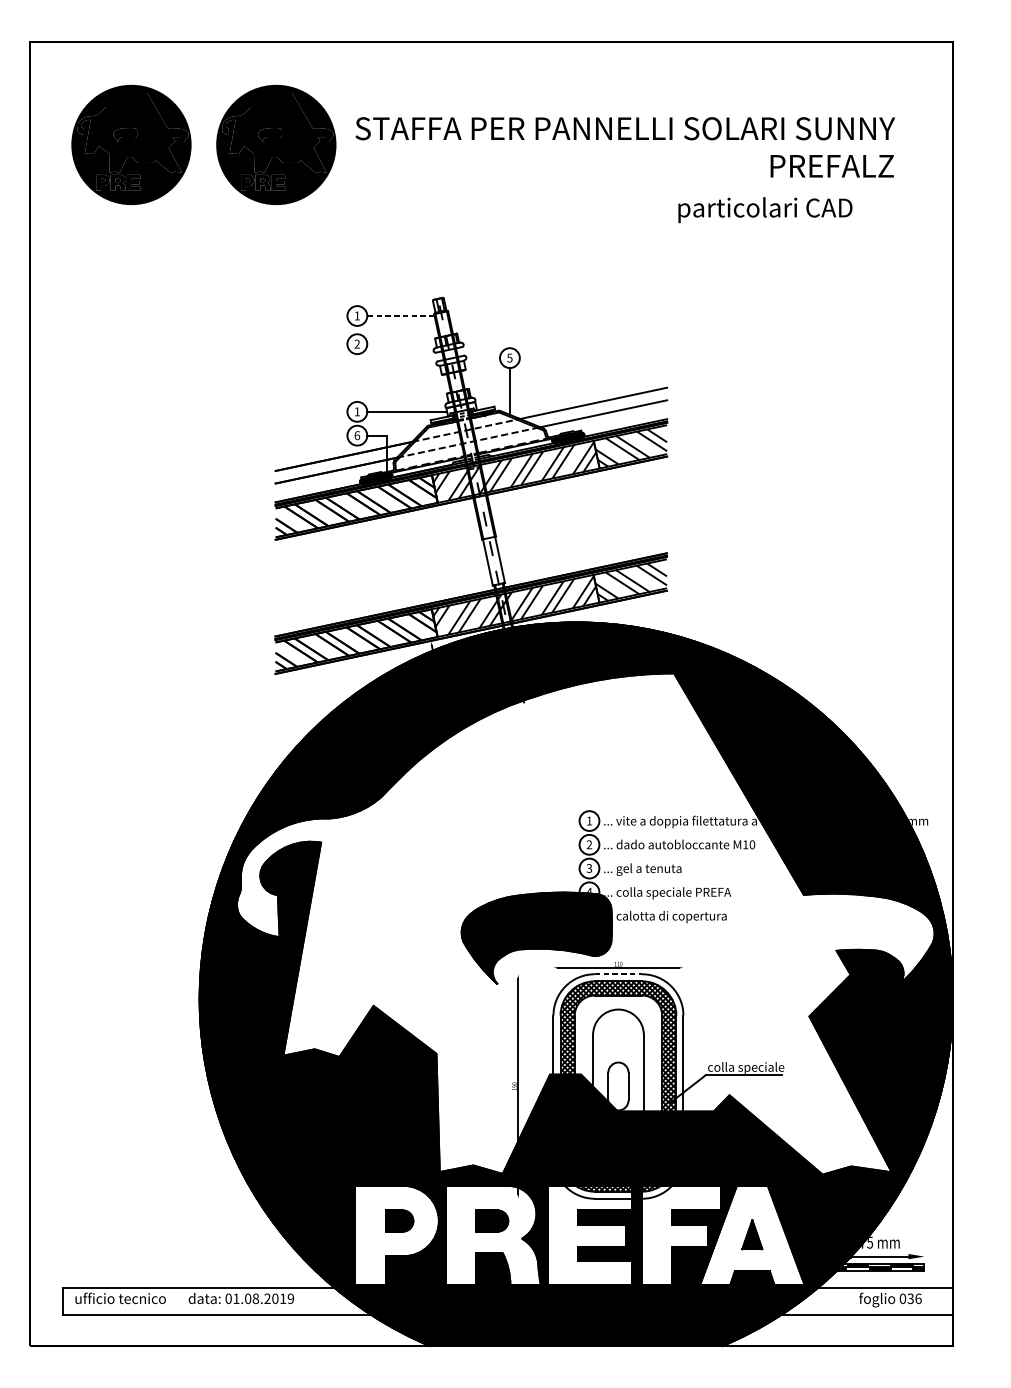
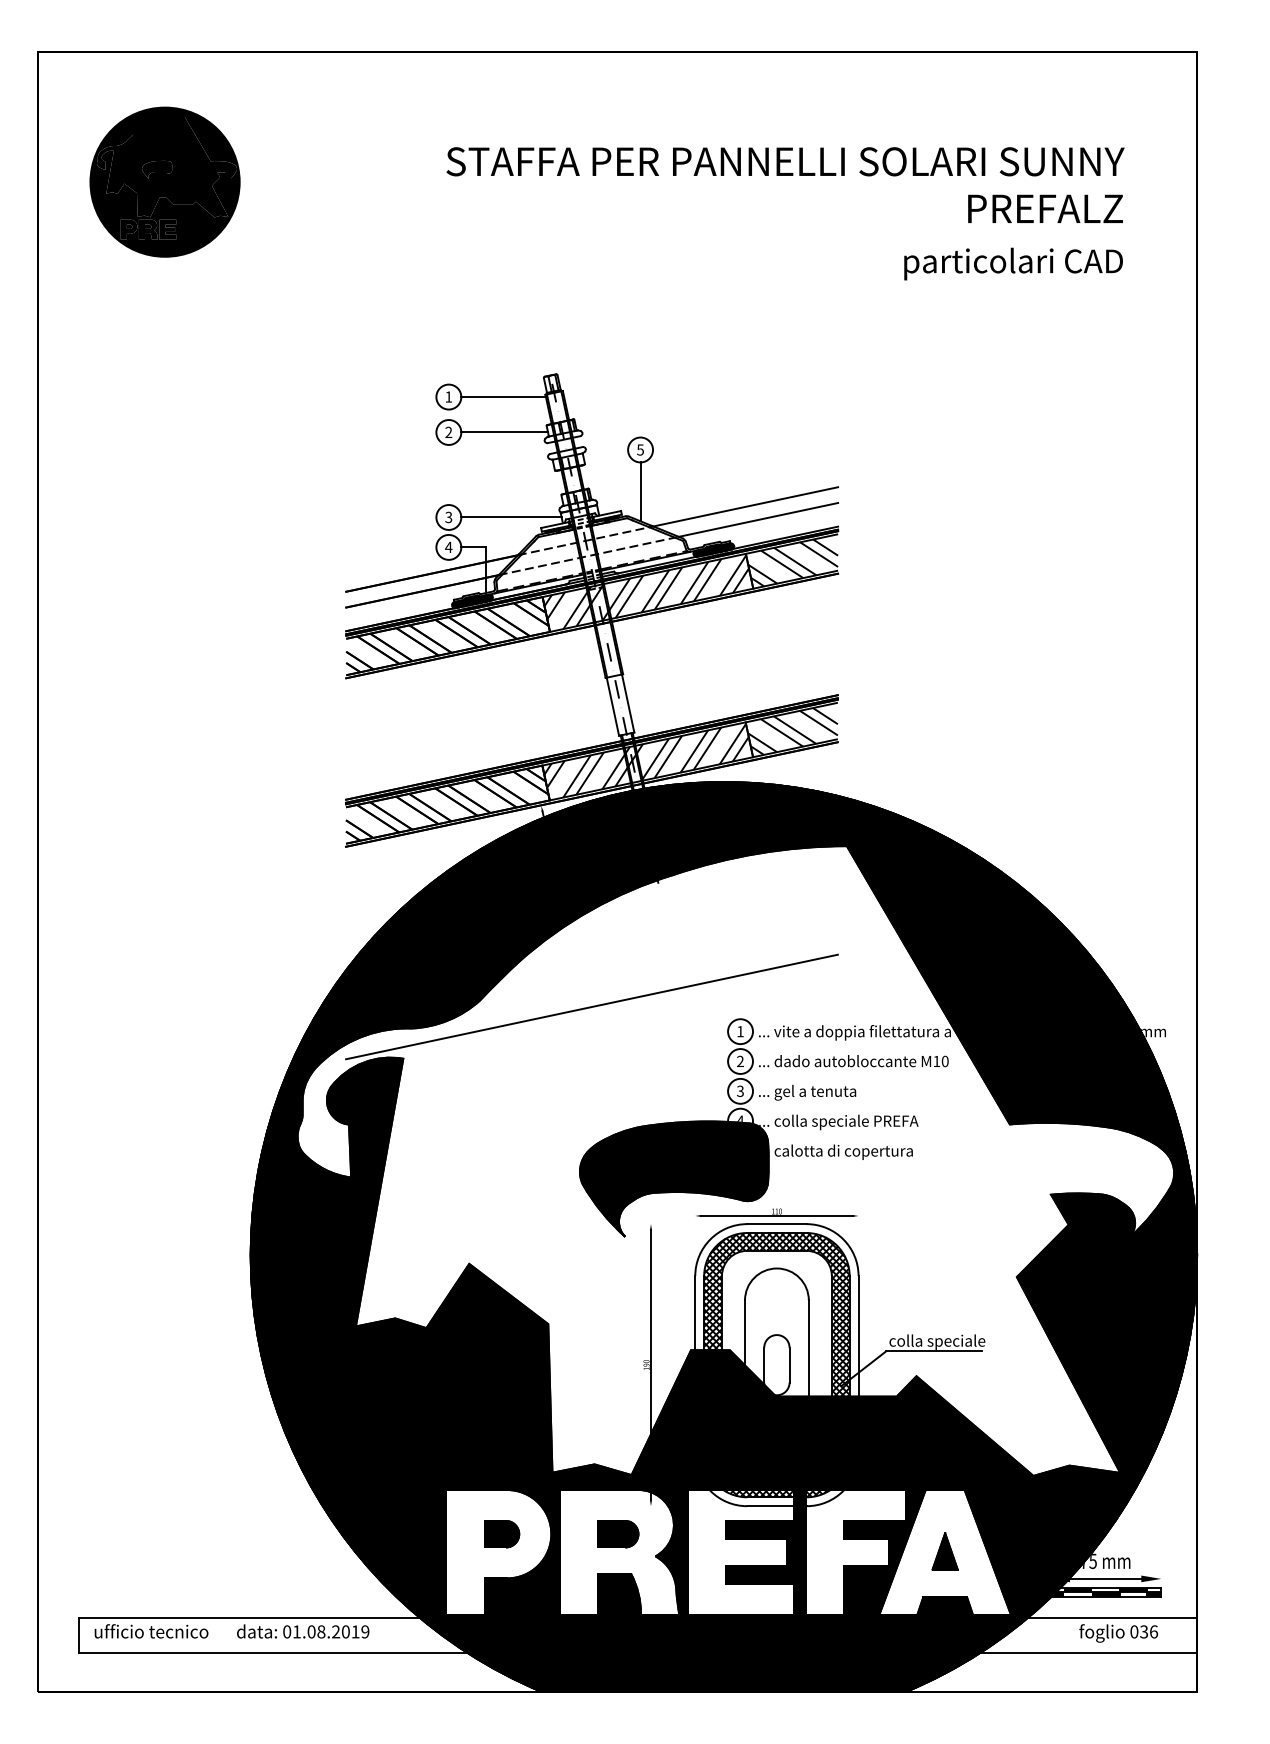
part: (275, 144) -> (346, 181), removed
text: (765, 209) -> (1013, 263), moved
line: (400, 316) -> (503, 397), dashed -> solid
line: (401, 344) -> (504, 432), added
text: (357, 411) -> (448, 517), 1 -> 3
text: (357, 435) -> (448, 547), 6 -> 4
line: (470, 801) -> (591, 1006), added
line: (618, 974) -> (776, 1224), dashed -> solid

